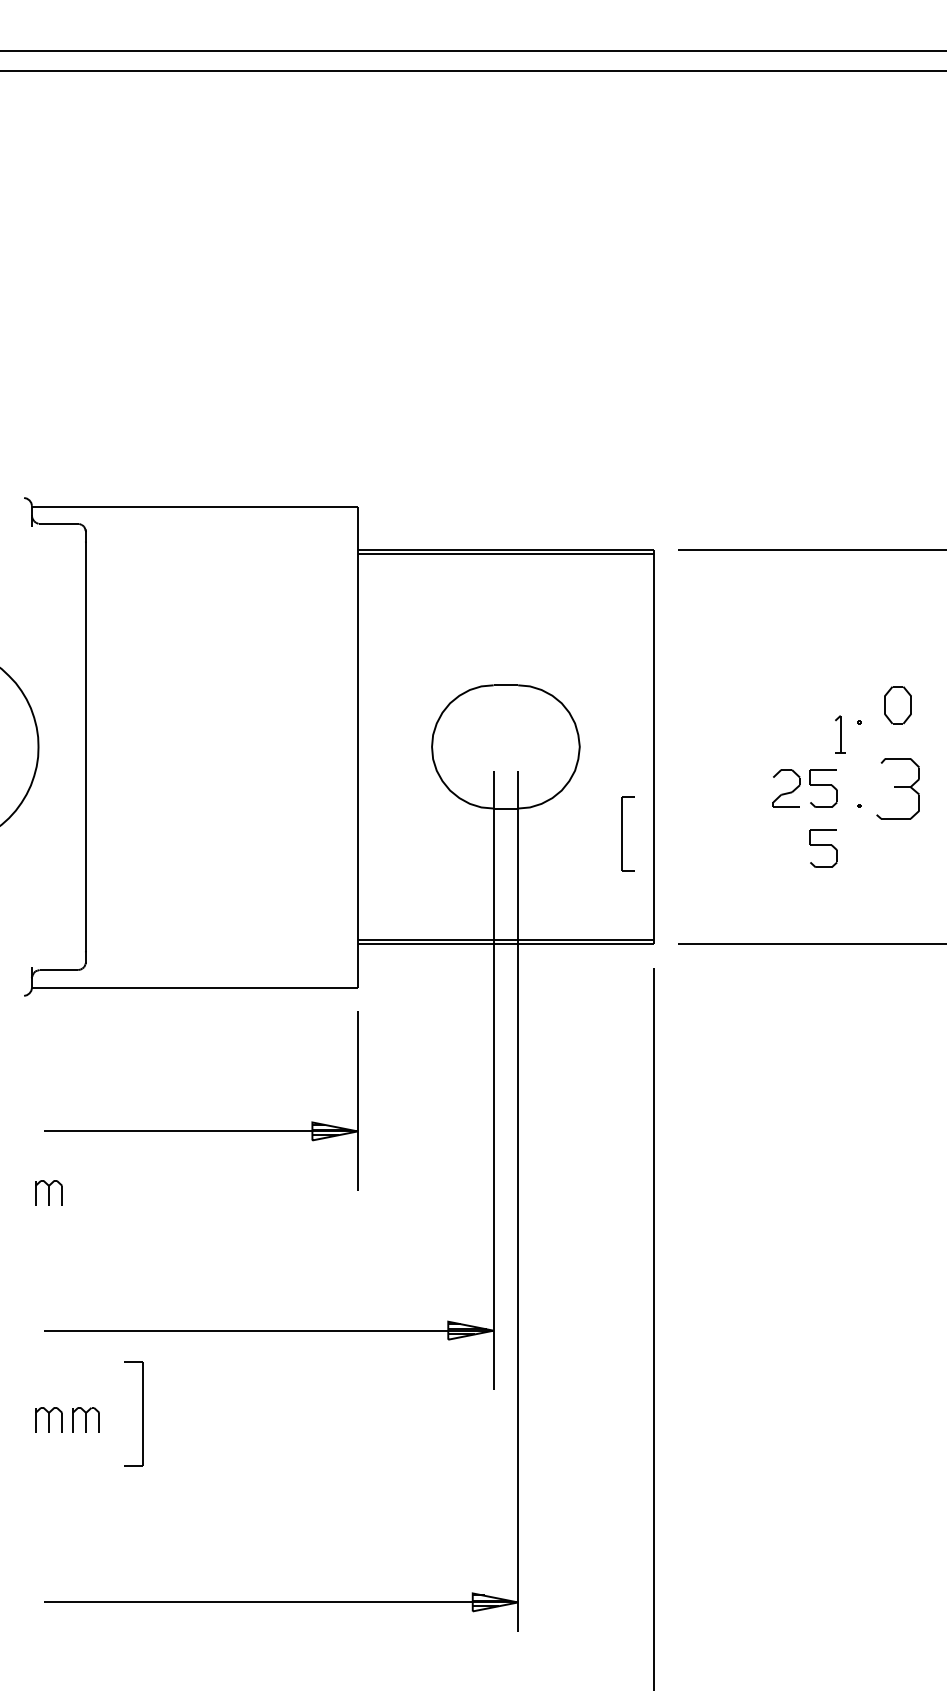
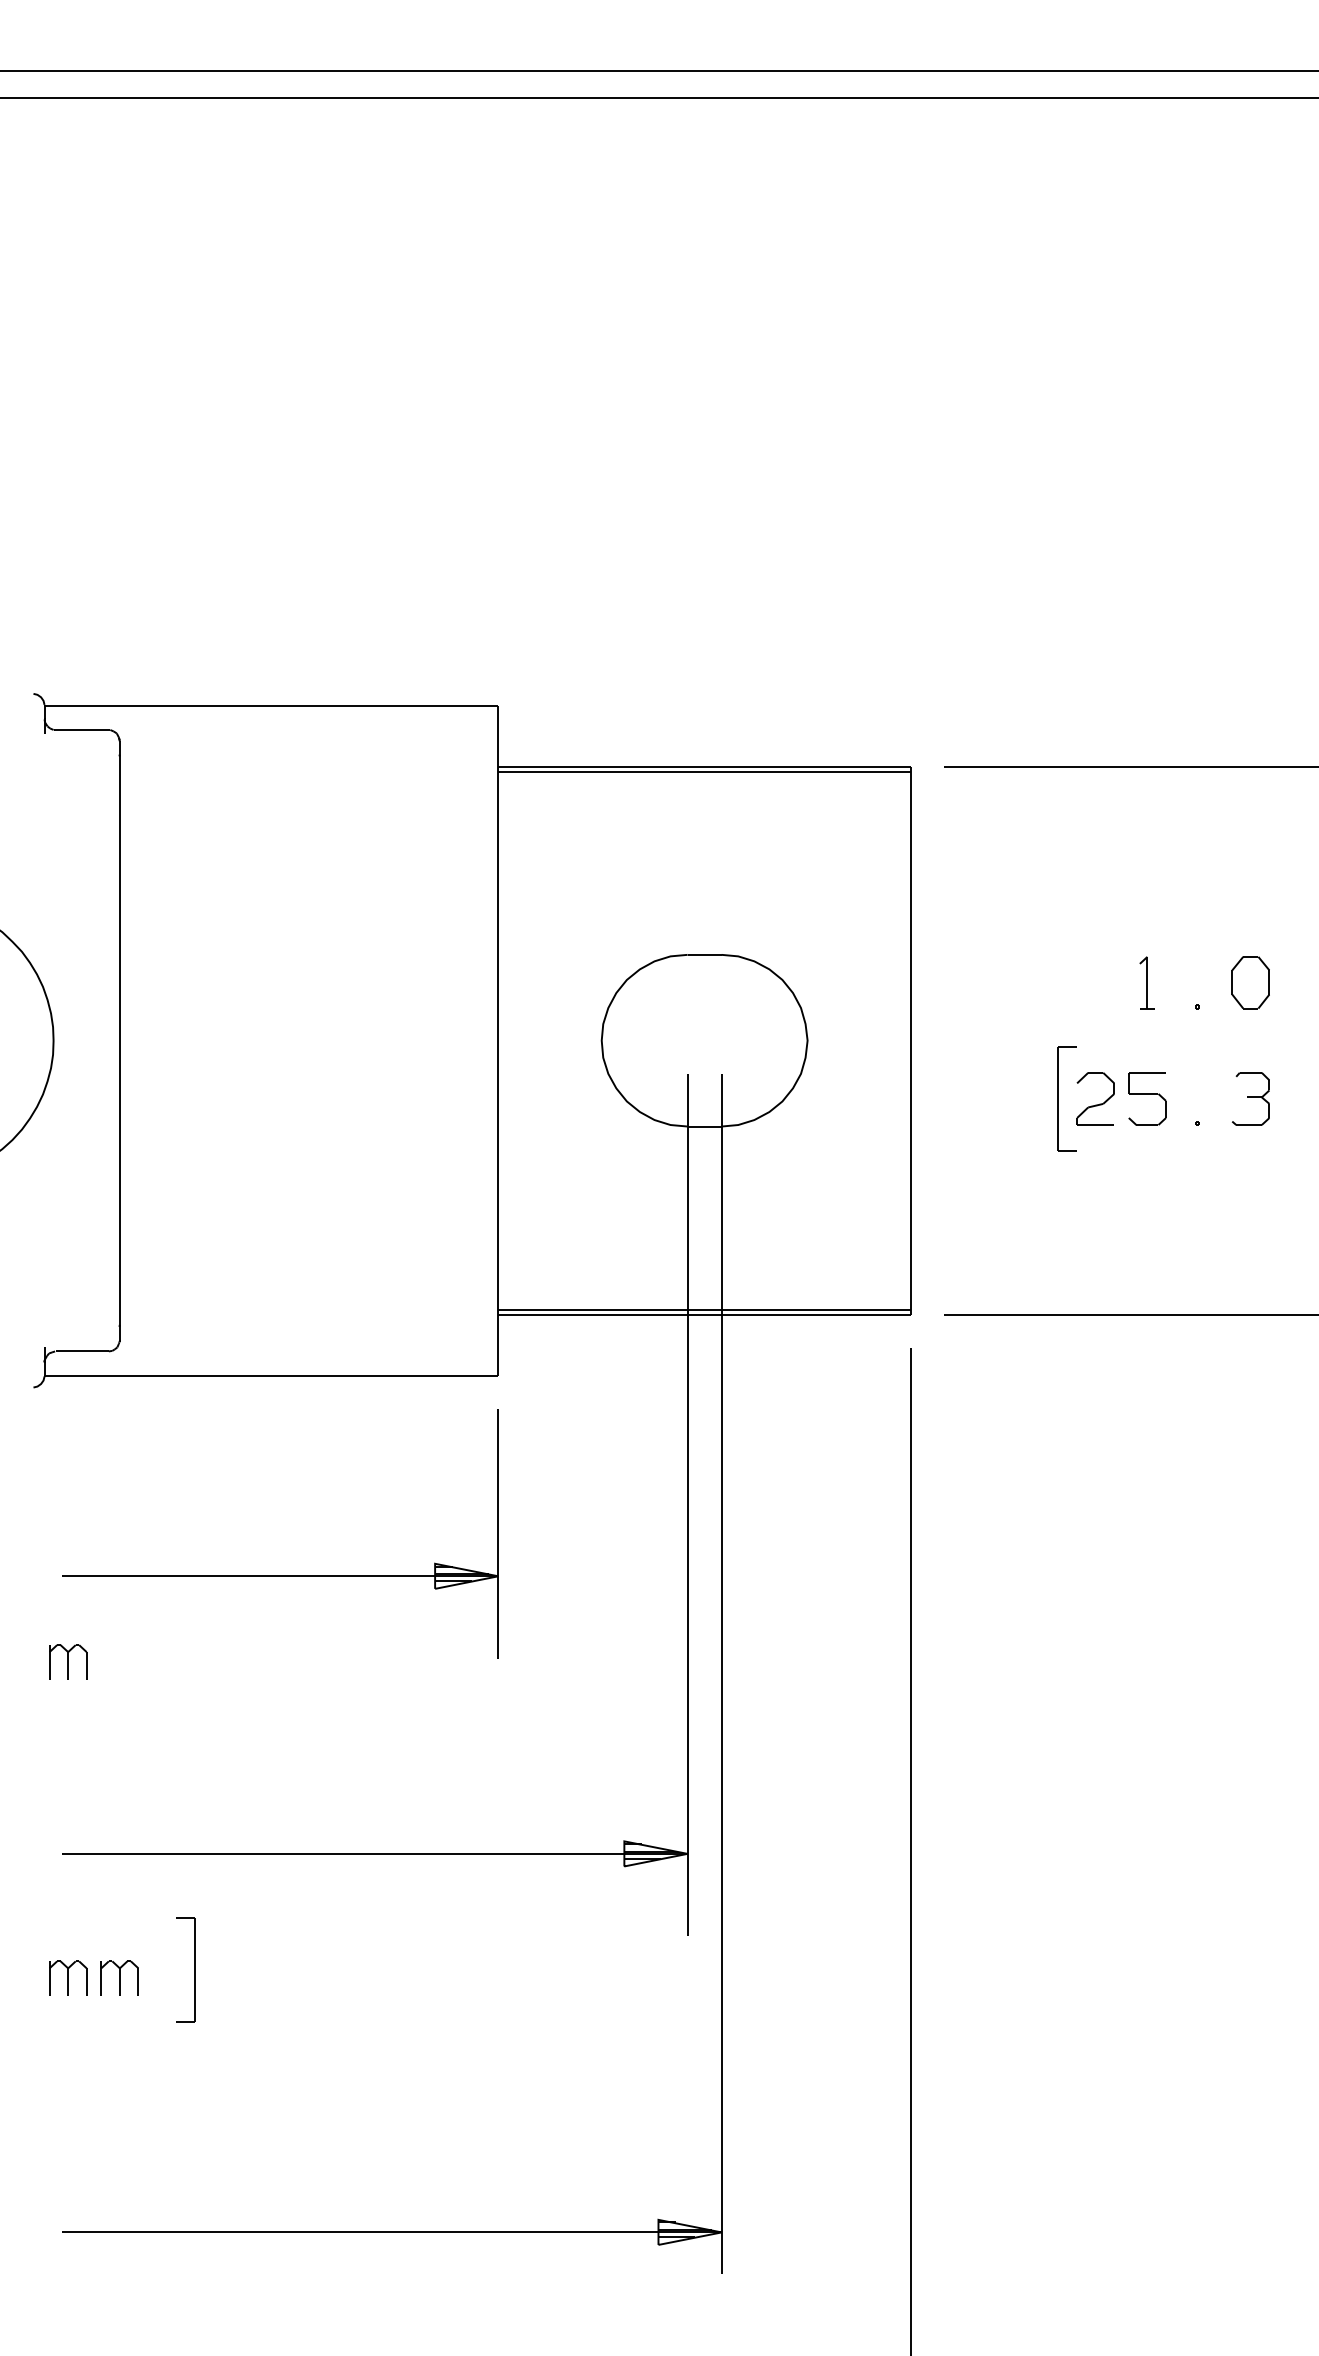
part: (840, 734) -> (1147, 982), moved
part: (897, 788) -> (1250, 1098), size x0.62
part: (627, 833) -> (1066, 1098), moved
part: (823, 848) -> (1147, 1182), removed
part: (133, 1413) -> (185, 1969), size x0.71

